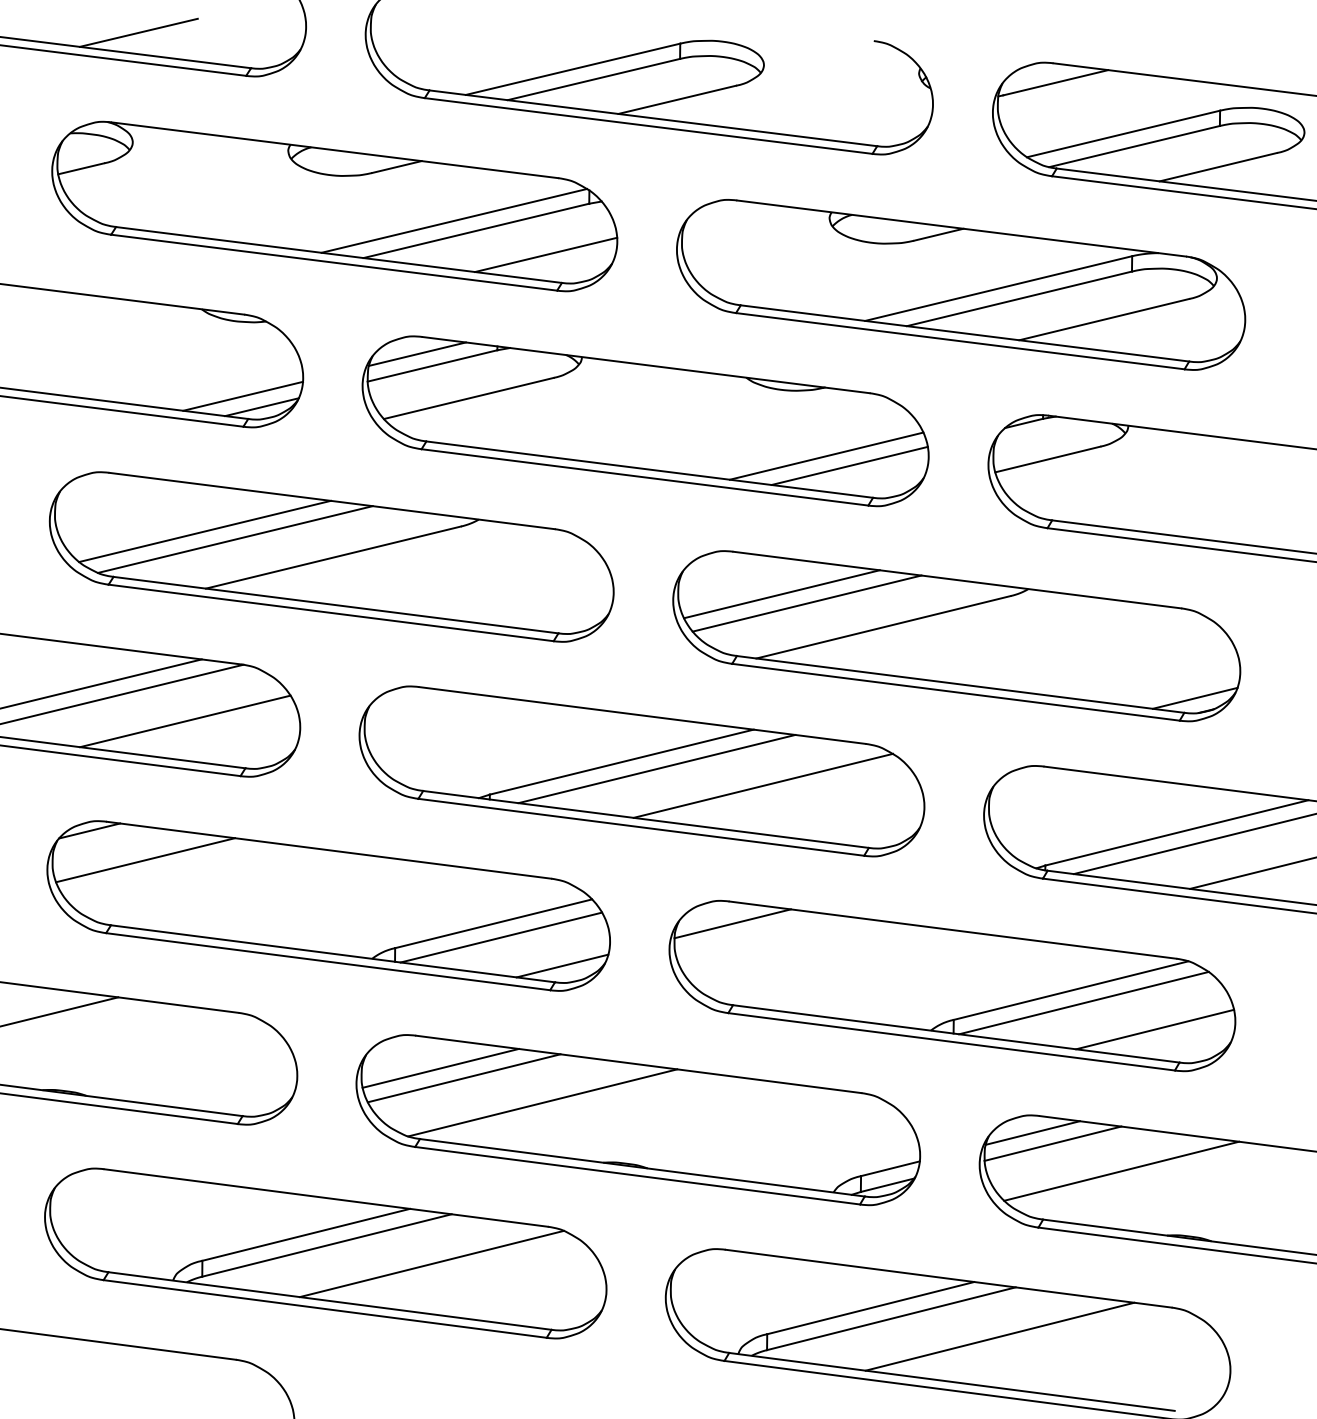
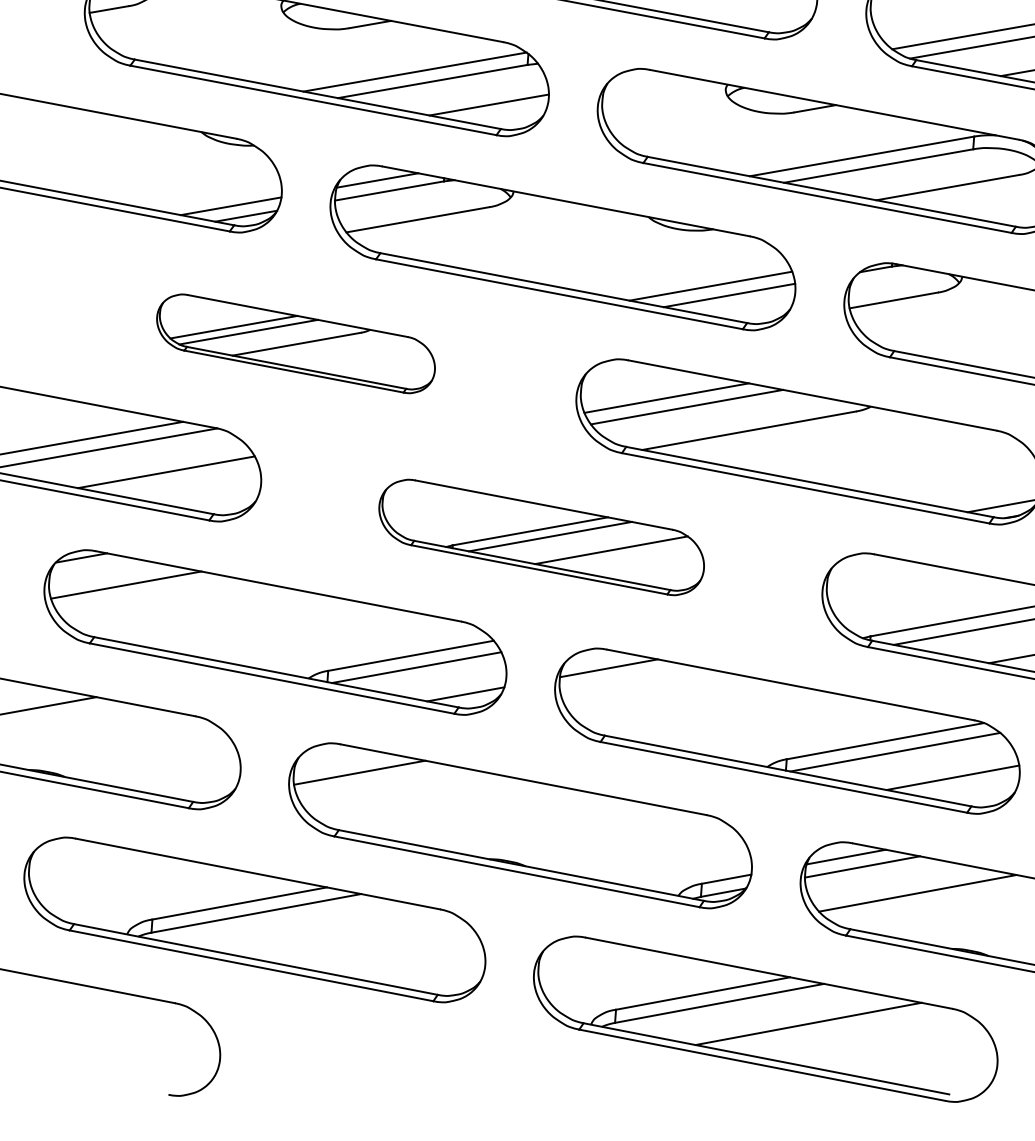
part: (331, 556) -> (295, 343), size x0.6
part: (641, 771) -> (541, 537), size x0.7
line: (463, 1078) -> (377, 782), removed
line: (542, 1102) -> (442, 806), removed
line: (431, 1263) -> (341, 933), removed

